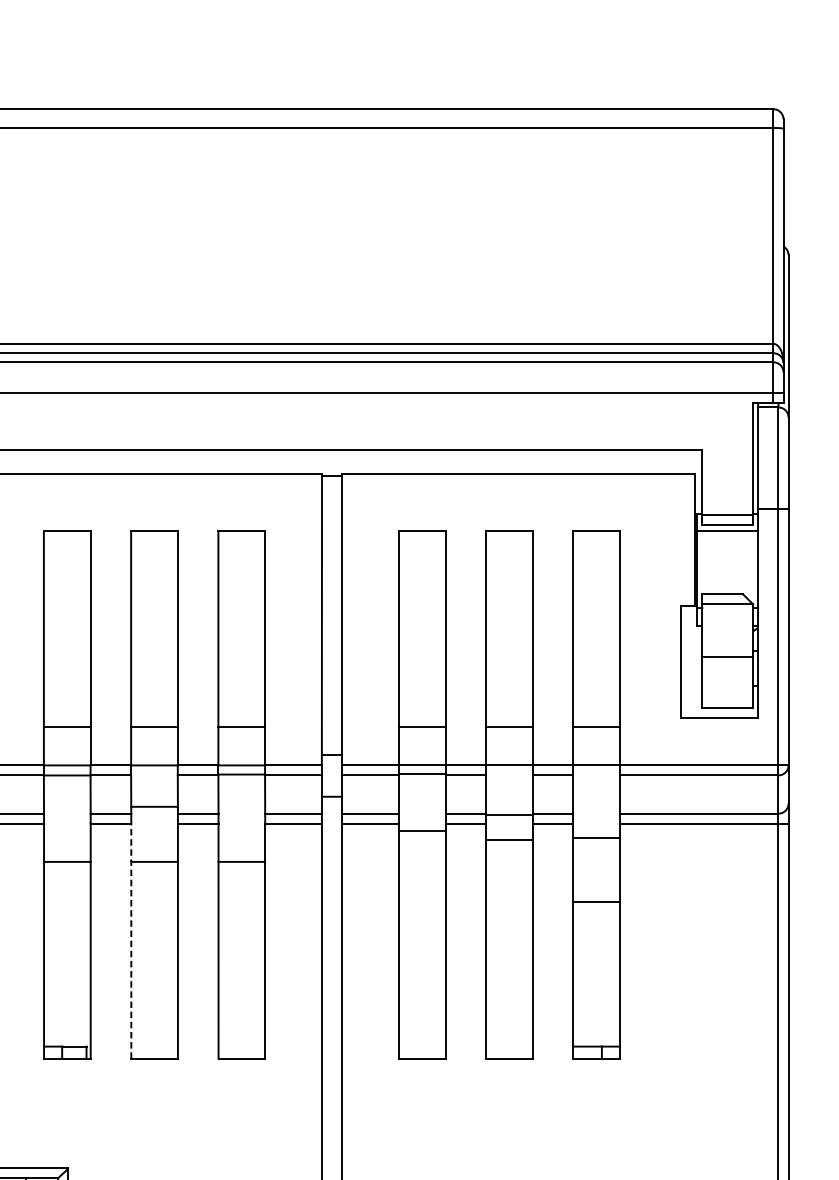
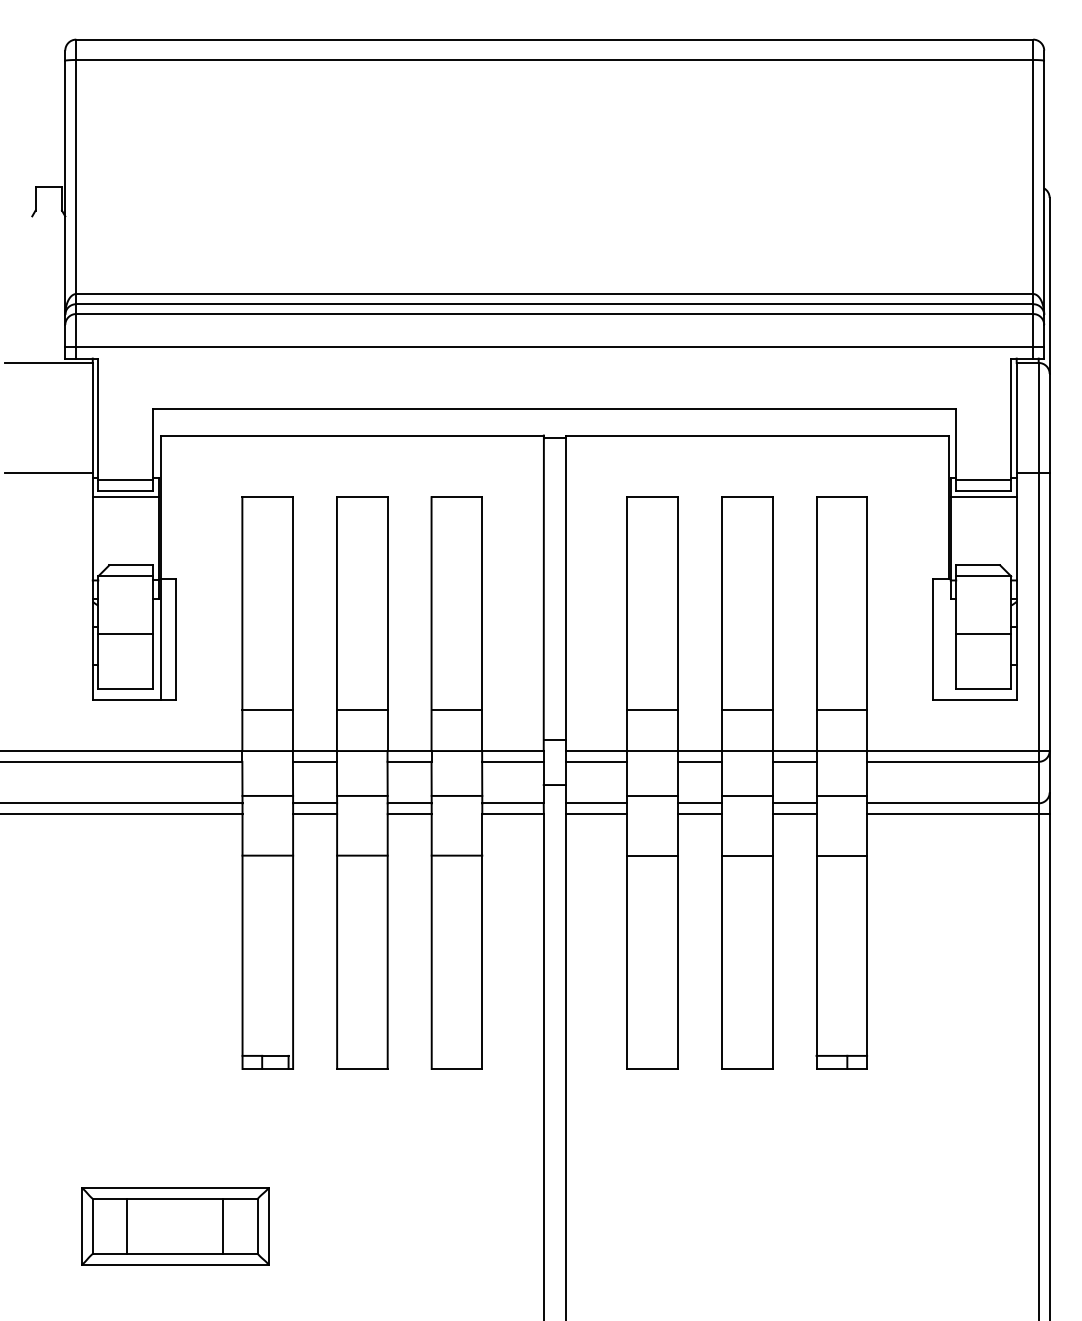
line: (422, 773) -> (652, 795), moved
line: (241, 774) -> (456, 795), moved
line: (67, 775) -> (267, 795), moved
line: (508, 814) -> (746, 855), moved
line: (422, 830) -> (652, 855), moved
line: (596, 837) -> (841, 795), moved
line: (508, 839) -> (746, 795), moved
line: (596, 901) -> (841, 855), moved
line: (131, 941) -> (337, 941), dashed -> solid

